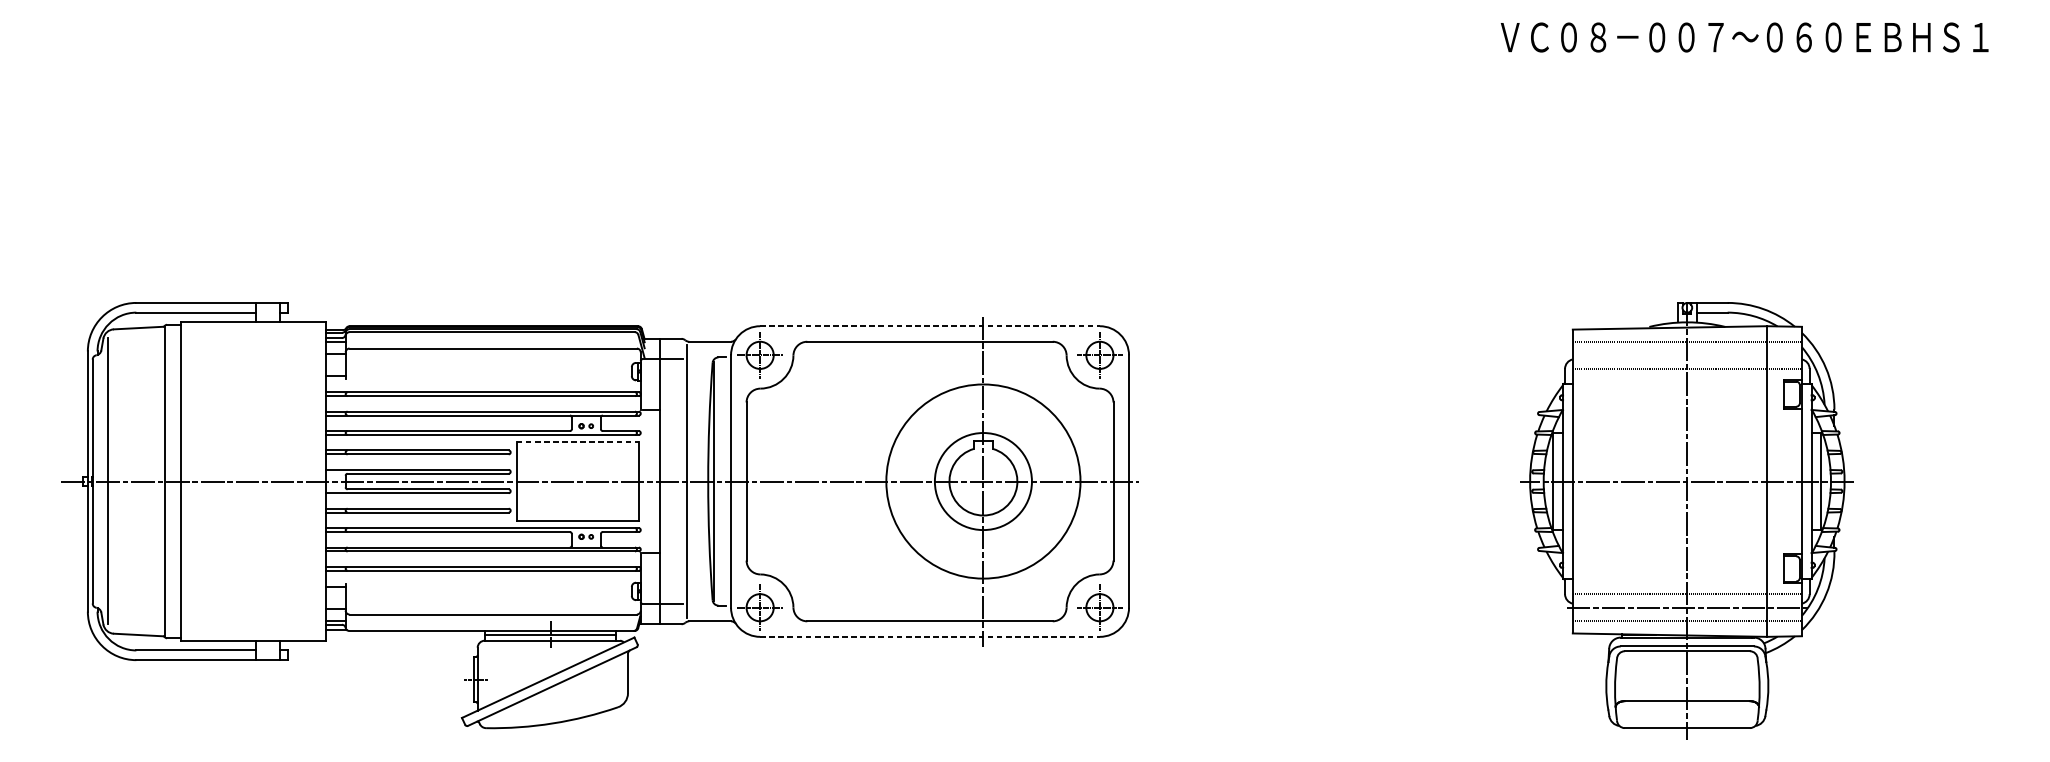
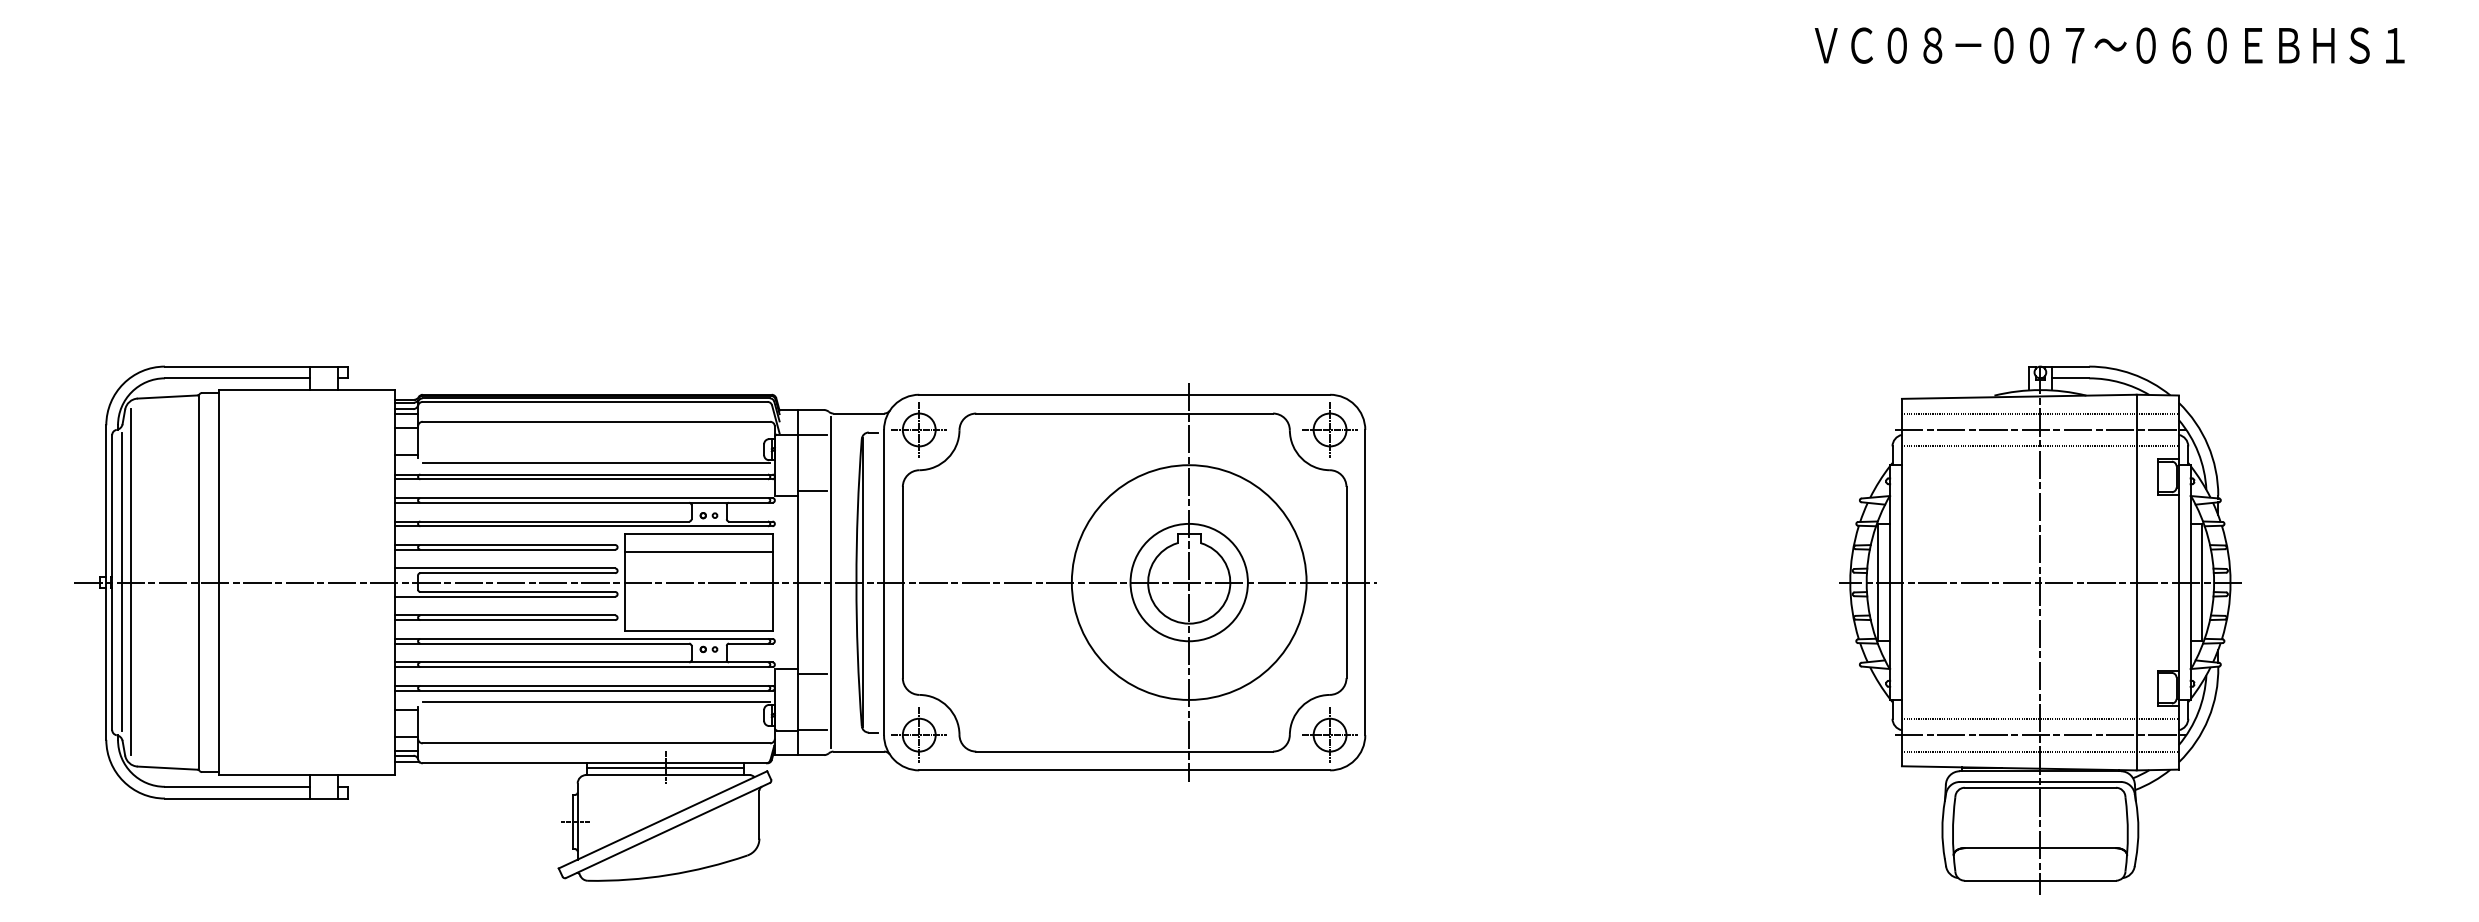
line: (930, 326) -> (1125, 394), dashed -> solid
line: (1686, 354) -> (2039, 429), added
line: (493, 383) -> (596, 463), added
line: (671, 405) -> (812, 490), added
line: (577, 441) -> (698, 534), dashed -> solid
line: (577, 456) -> (698, 552), added
line: (100, 481) -> (121, 582), added
line: (671, 557) -> (812, 674), added
line: (493, 579) -> (596, 701), added
line: (930, 636) -> (1125, 770), dashed -> solid

